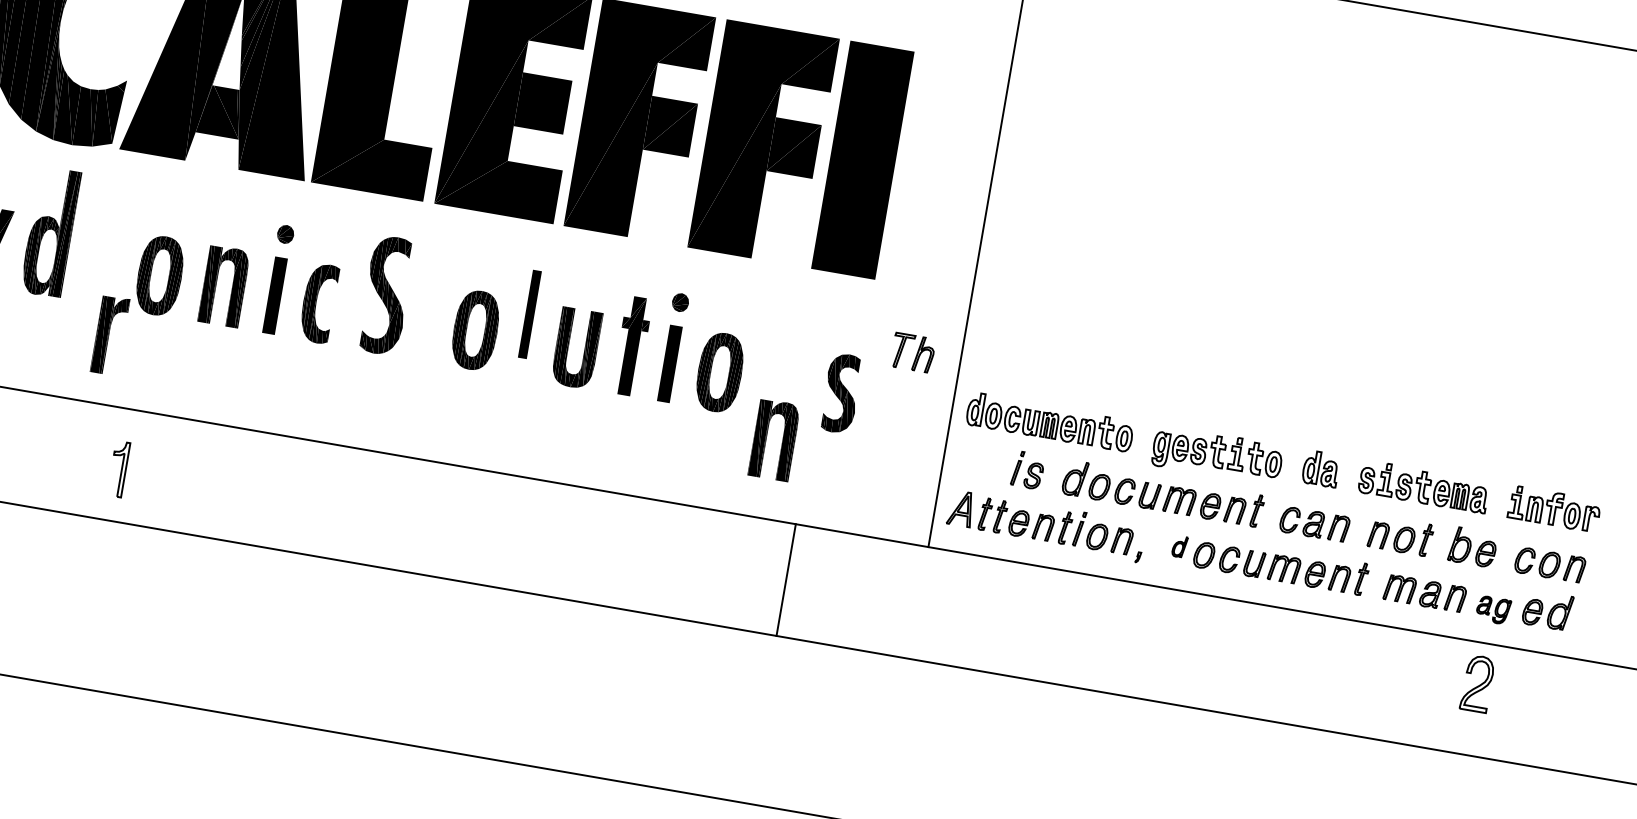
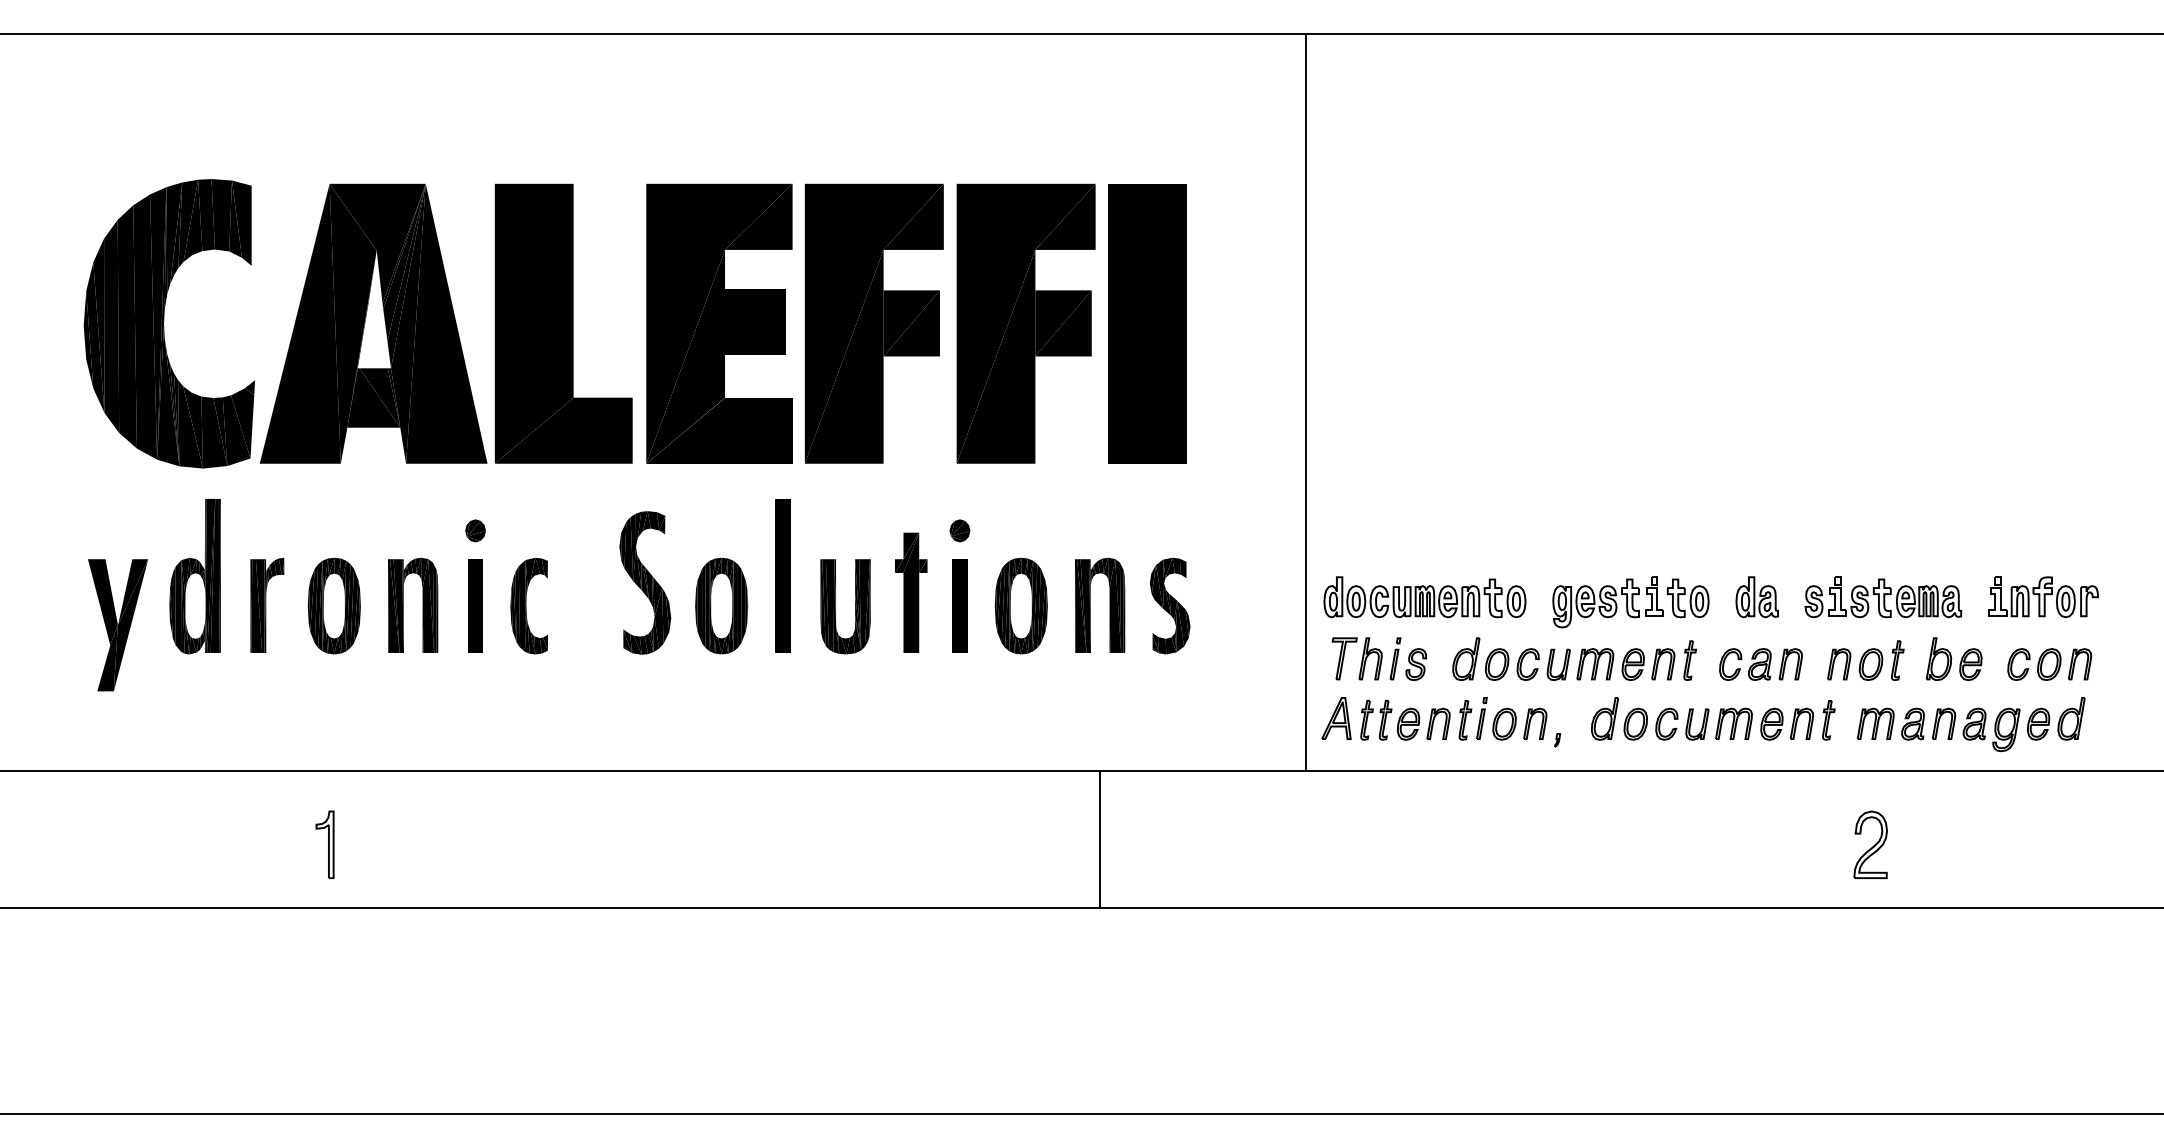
part: (386, 295) -> (645, 582), moved
part: (529, 314) -> (782, 575), size x1.43
part: (110, 334) -> (267, 604), moved
part: (912, 352) -> (1356, 658), moved
part: (782, 440) -> (1109, 604), moved
part: (1179, 546) -> (1604, 718), size x1.67
line: (785, 579) -> (1099, 839), moved
part: (1493, 609) -> (1991, 729), size x1.43
part: (1477, 683) -> (1870, 844), moved

